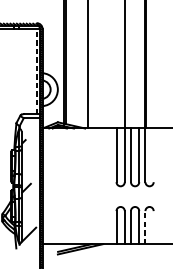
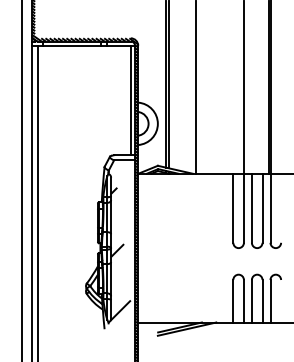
line: (36, 71) -> (130, 100), dashed -> solid
line: (145, 227) -> (270, 300), dashed -> solid

